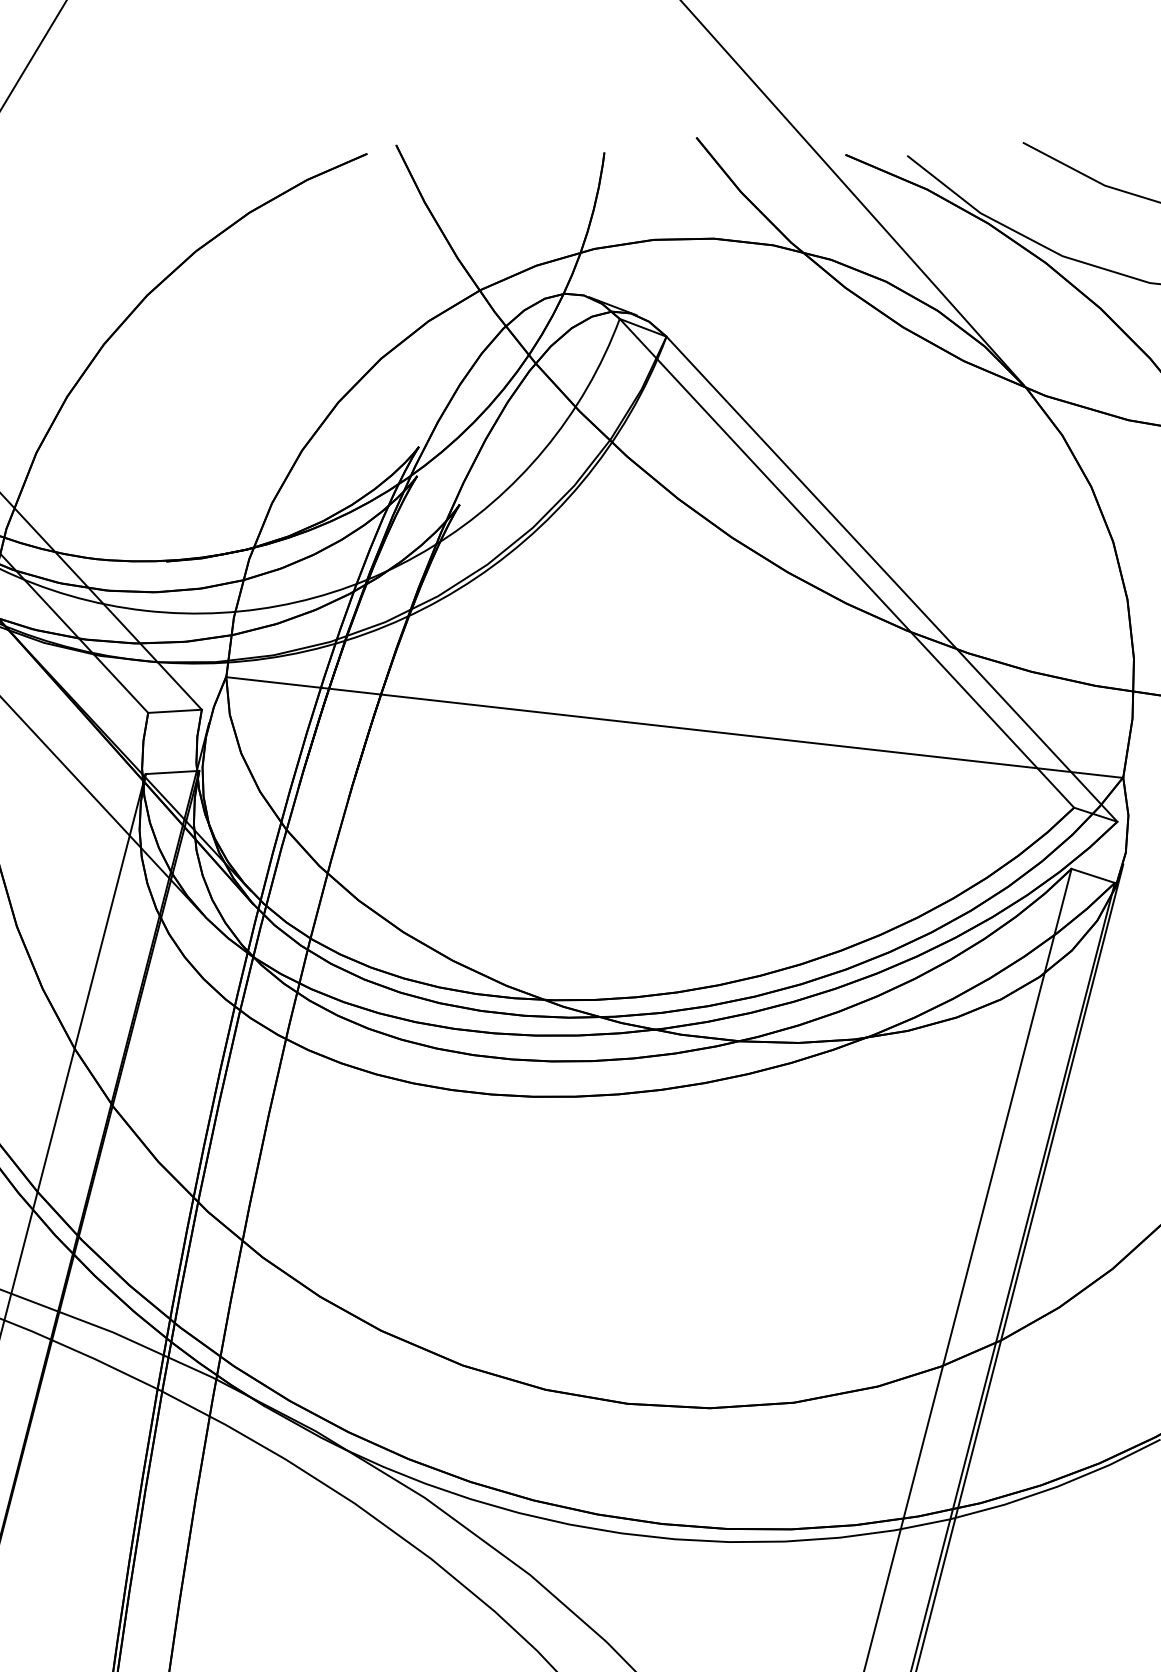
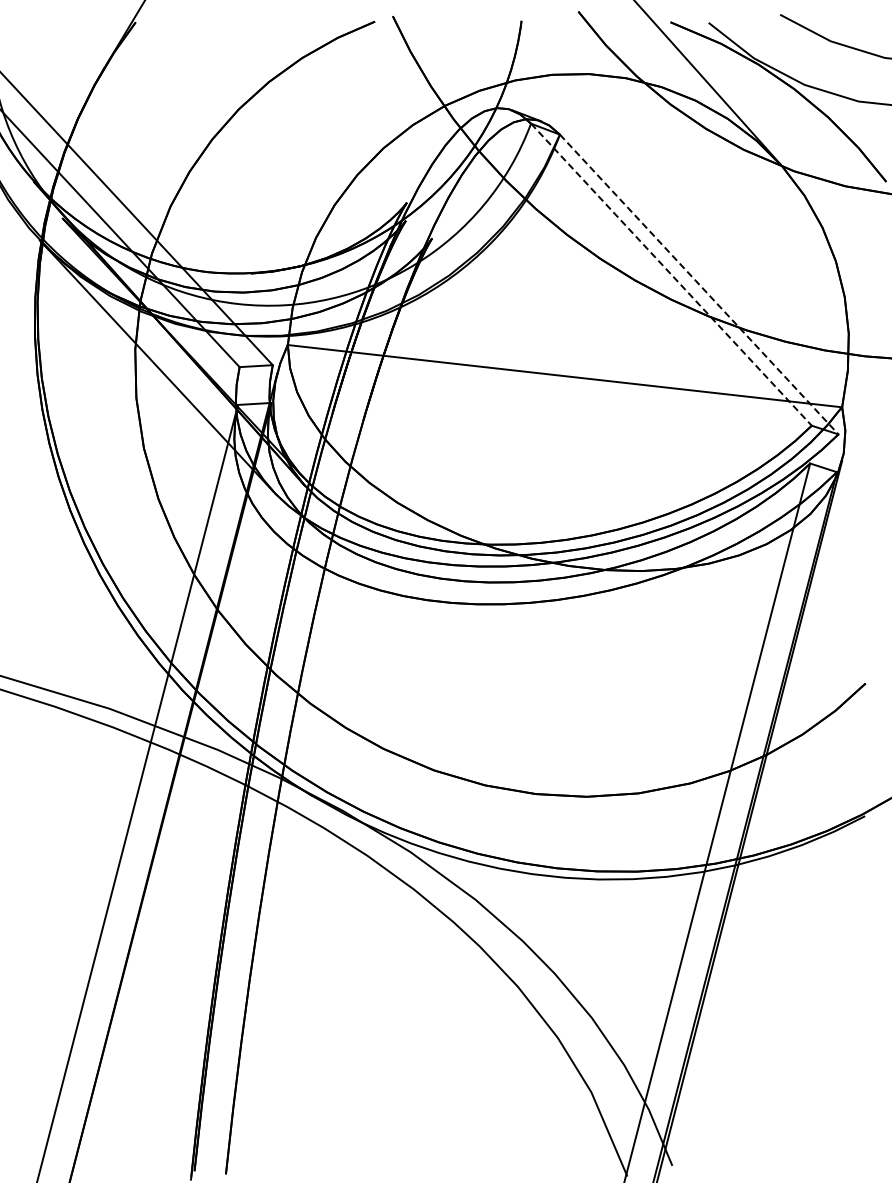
line: (847, 564) -> (671, 275), solid -> dashed
line: (892, 579) -> (699, 284), solid -> dashed

